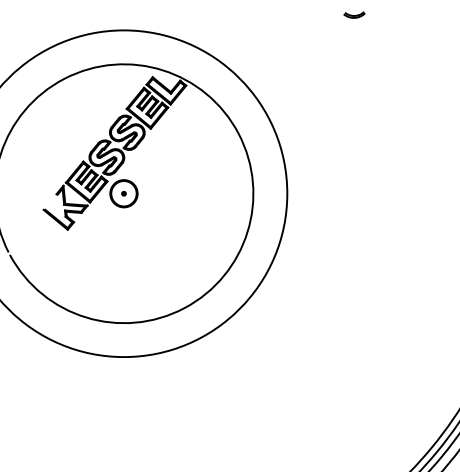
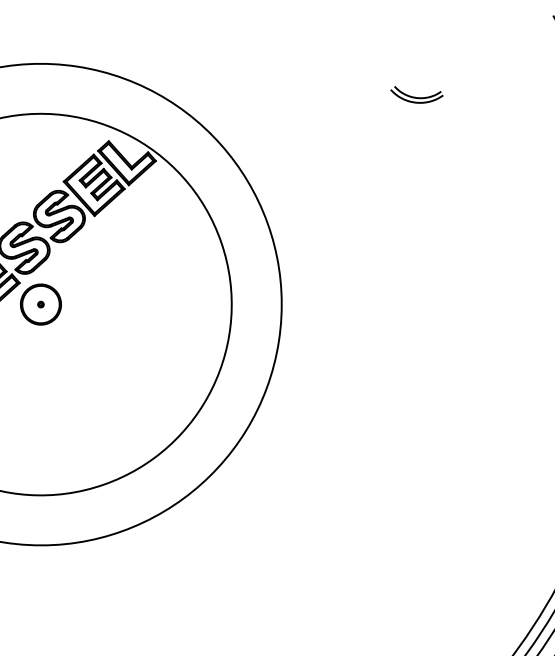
part: (354, 14) -> (416, 94), size x1.67

